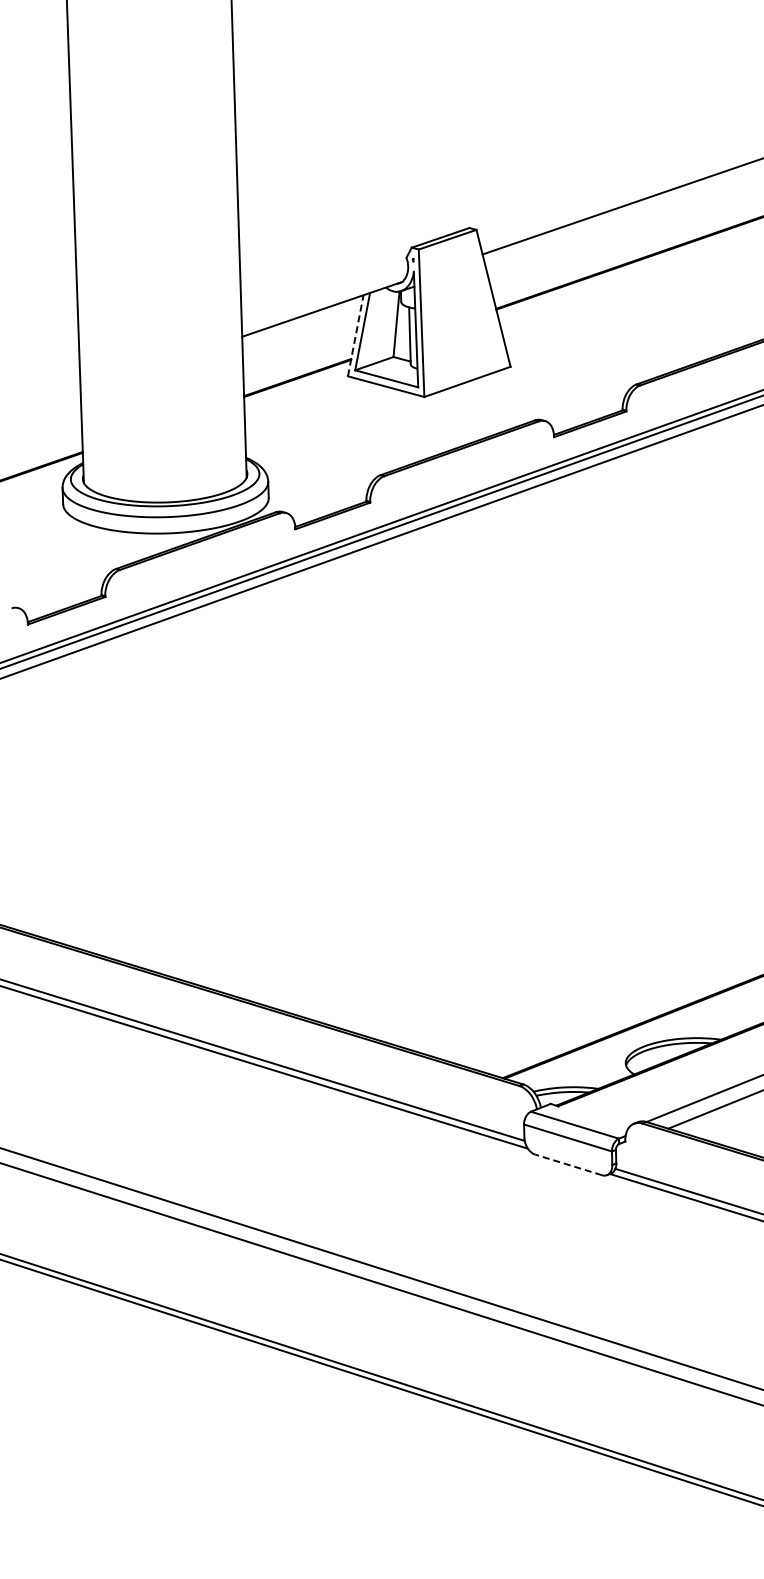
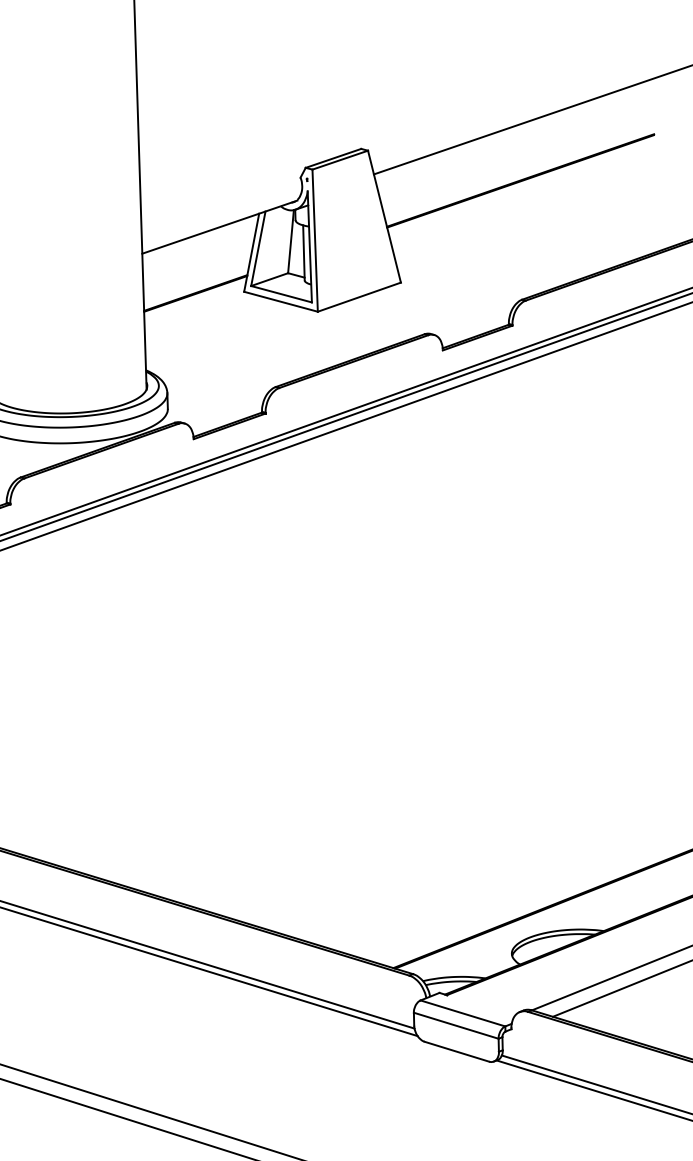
line: (355, 335) -> (251, 252), dashed -> solid
line: (568, 1164) -> (456, 1051), dashed -> solid

